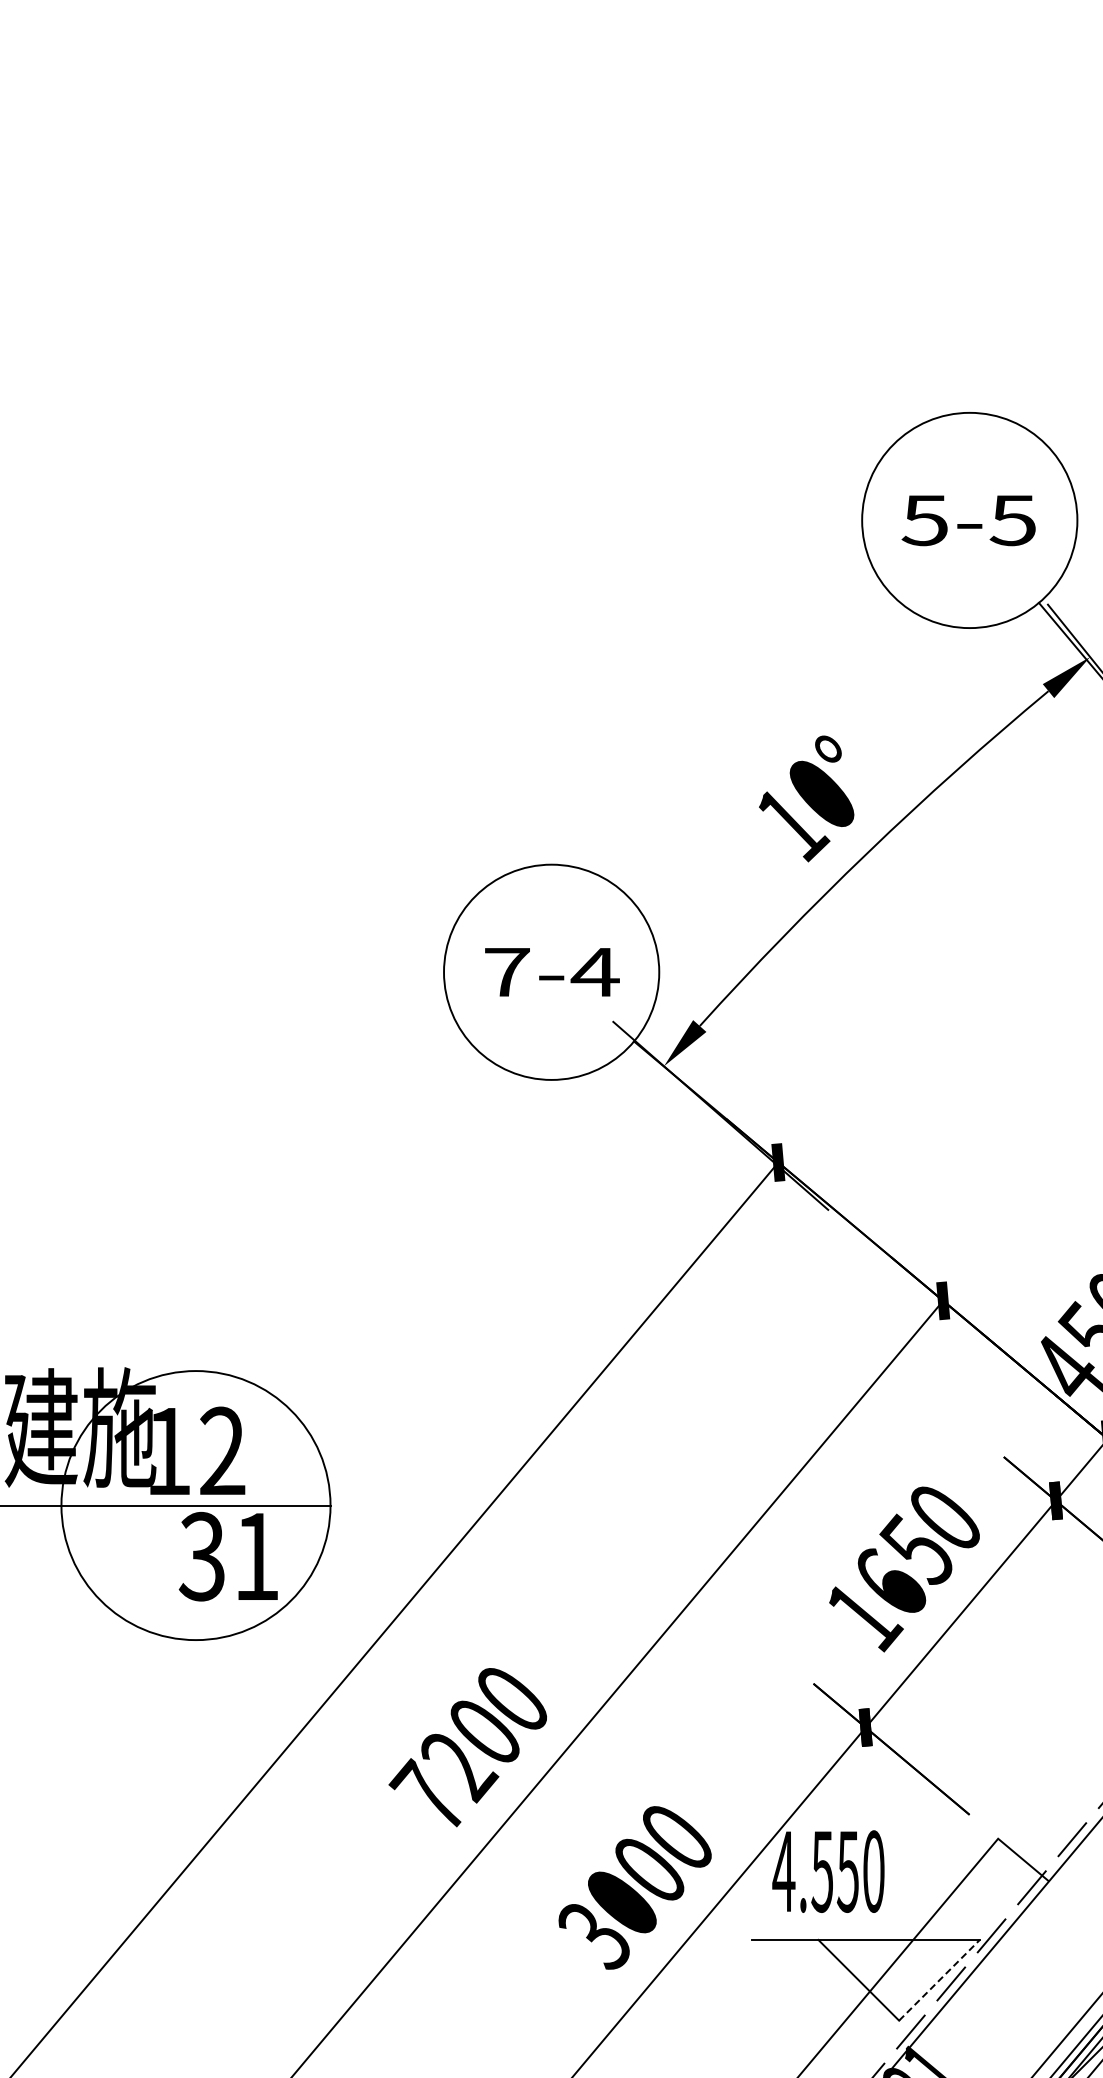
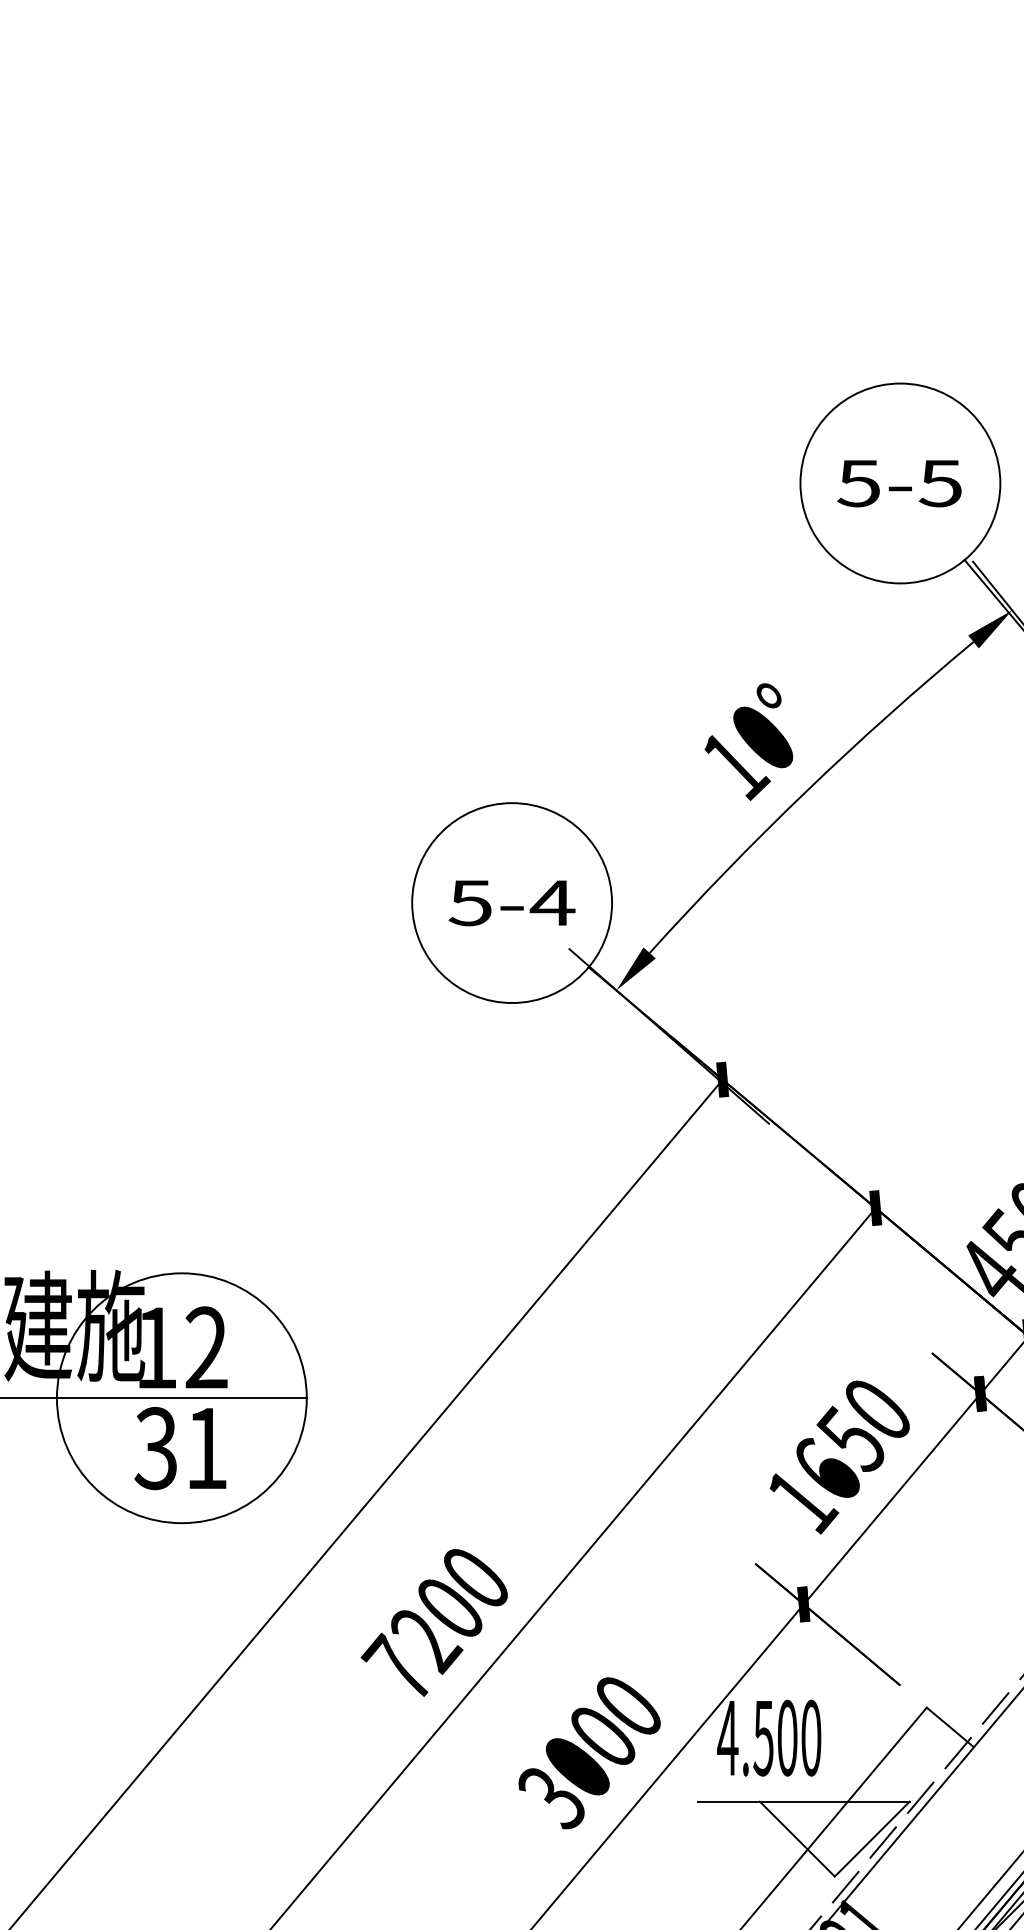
text: (506, 972) -> (470, 903), 7-4 -> 5-4
text: (227, 1556) -> (179, 1448), moved
text: (847, 1871) -> (786, 1738), 4.550 -> 4.500
line: (939, 1979) -> (872, 1838), dashed -> solid

